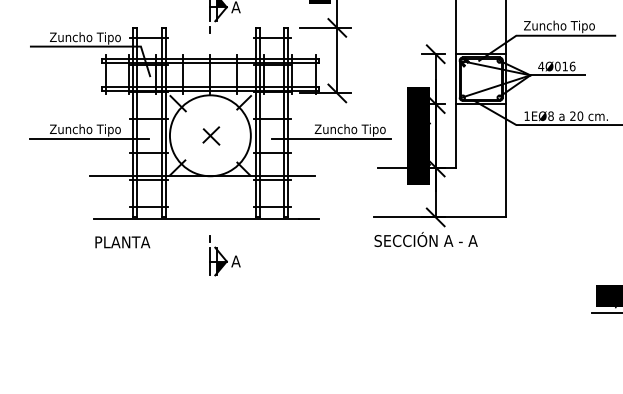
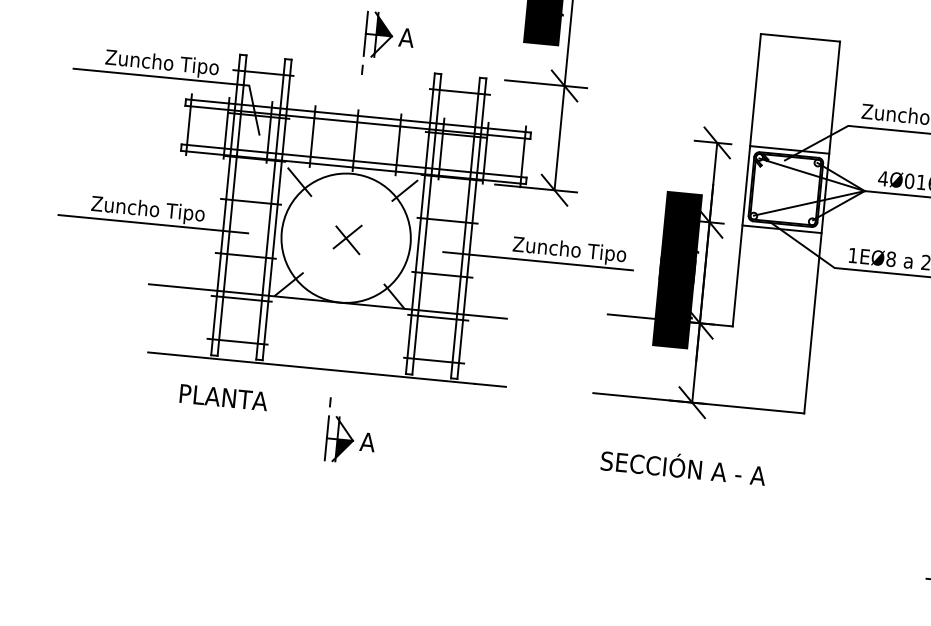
text: (425, 239) -> (682, 466), moved
text: (122, 242) -> (223, 397), moved

